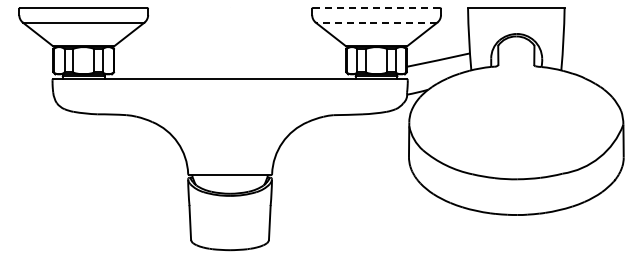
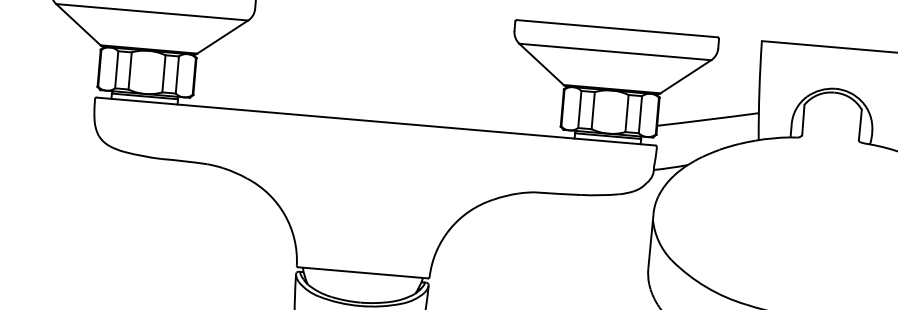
line: (376, 8) -> (617, 29), dashed -> solid
line: (376, 22) -> (615, 51), dashed -> solid

